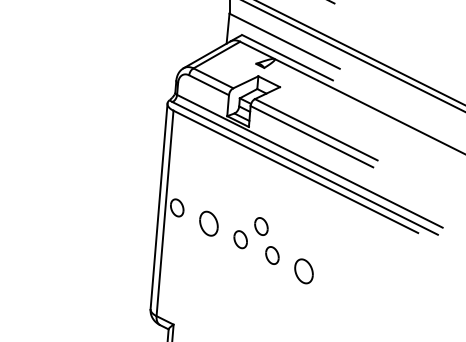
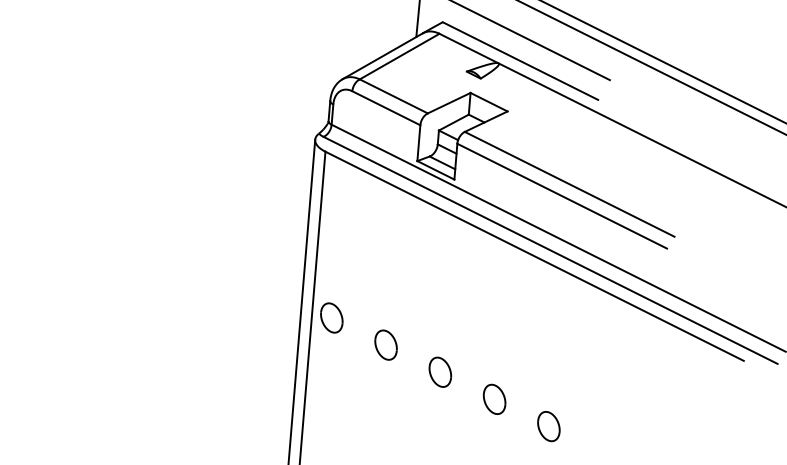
part: (208, 223) -> (385, 344), size x0.71
part: (261, 226) -> (475, 349), removed
part: (304, 271) -> (549, 426), size x0.71

